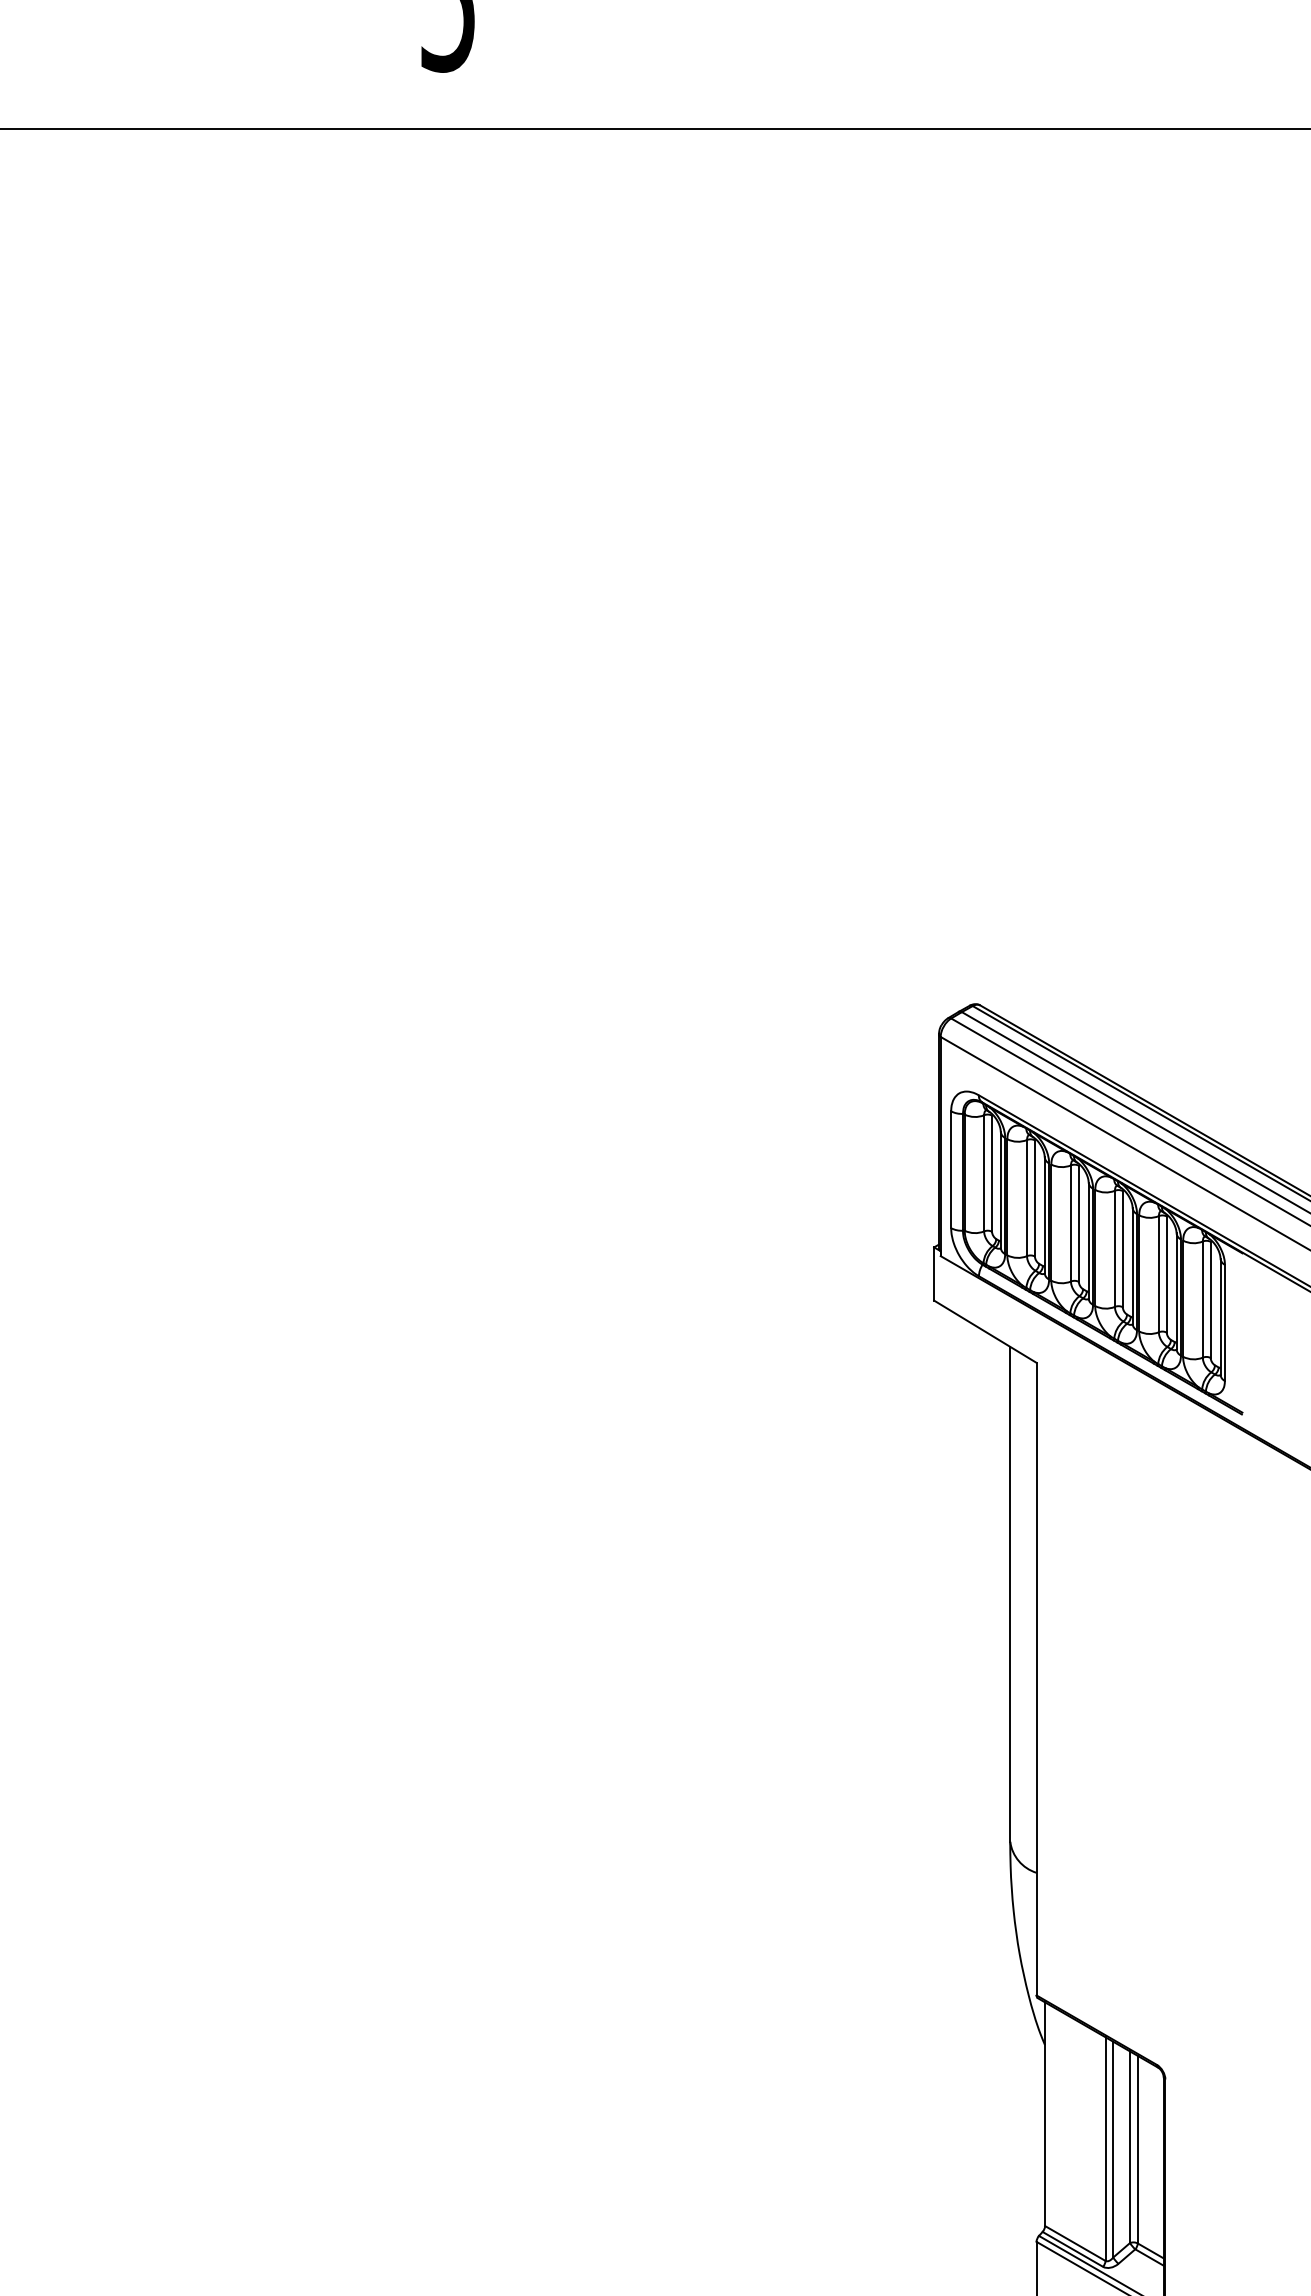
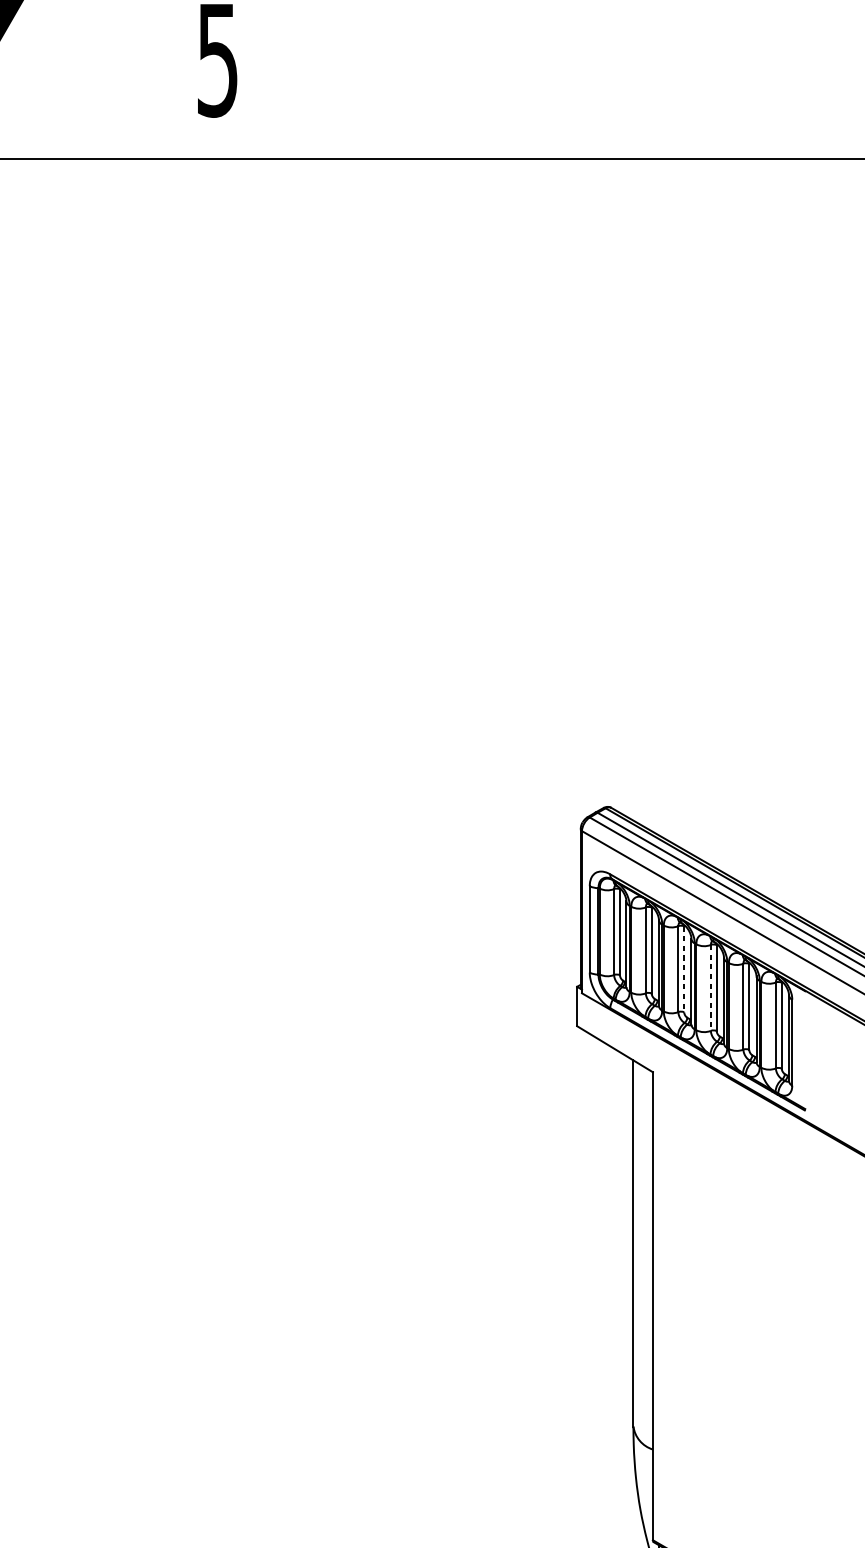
line: (1078, 1224) -> (683, 969), solid -> dashed
line: (1114, 1249) -> (710, 988), solid -> dashed

